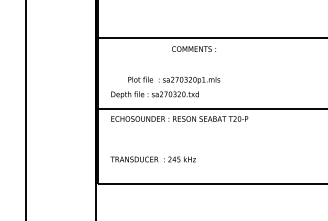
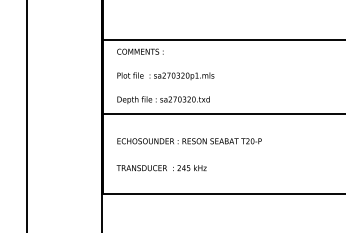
text: (193, 48) -> (139, 51), moved
text: (174, 79) -> (166, 75), moved
text: (179, 118) -> (189, 140), moved

